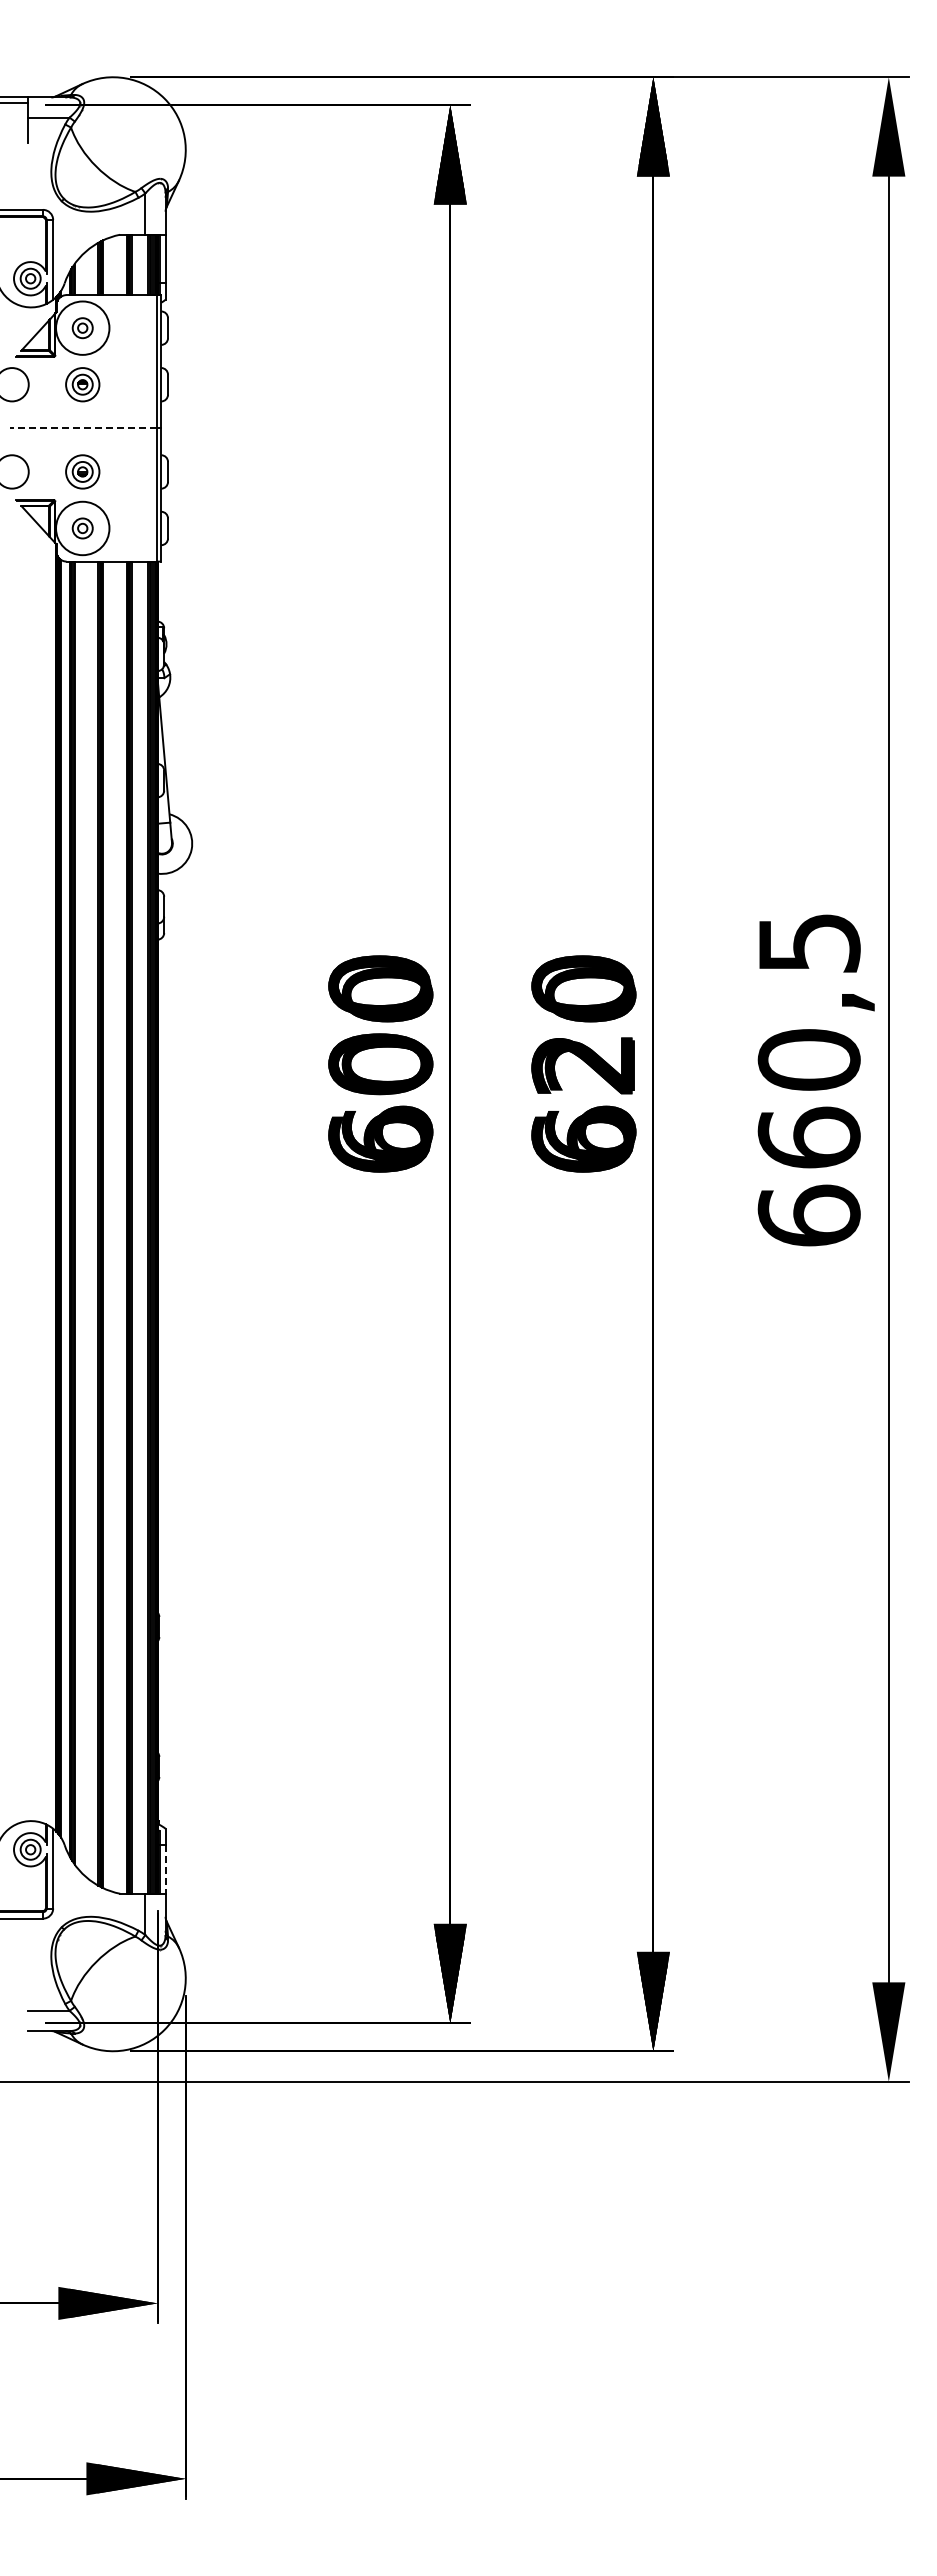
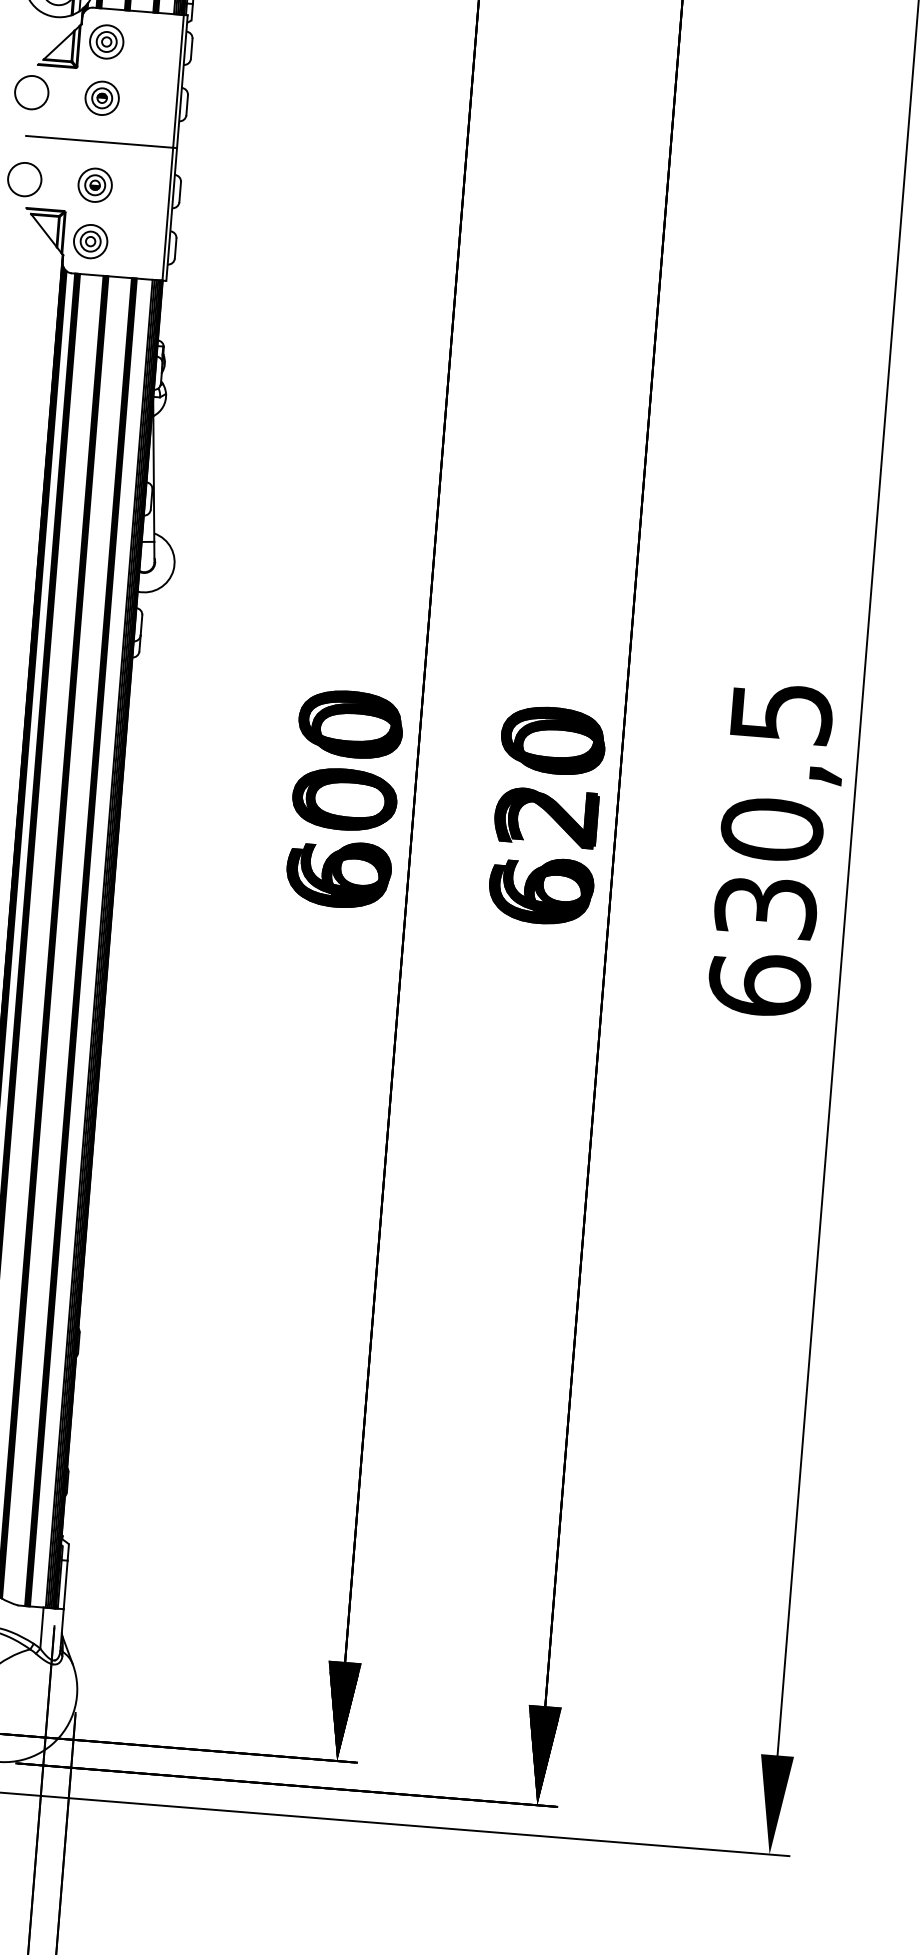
circle: (82, 327) -> (106, 41), size x0.62
line: (83, 428) -> (99, 142), dashed -> solid
circle: (82, 528) -> (90, 241), size x0.62
text: (808, 1137) -> (765, 906), 660,5 -> 630,5
line: (165, 1869) -> (65, 1584), dashed -> solid

